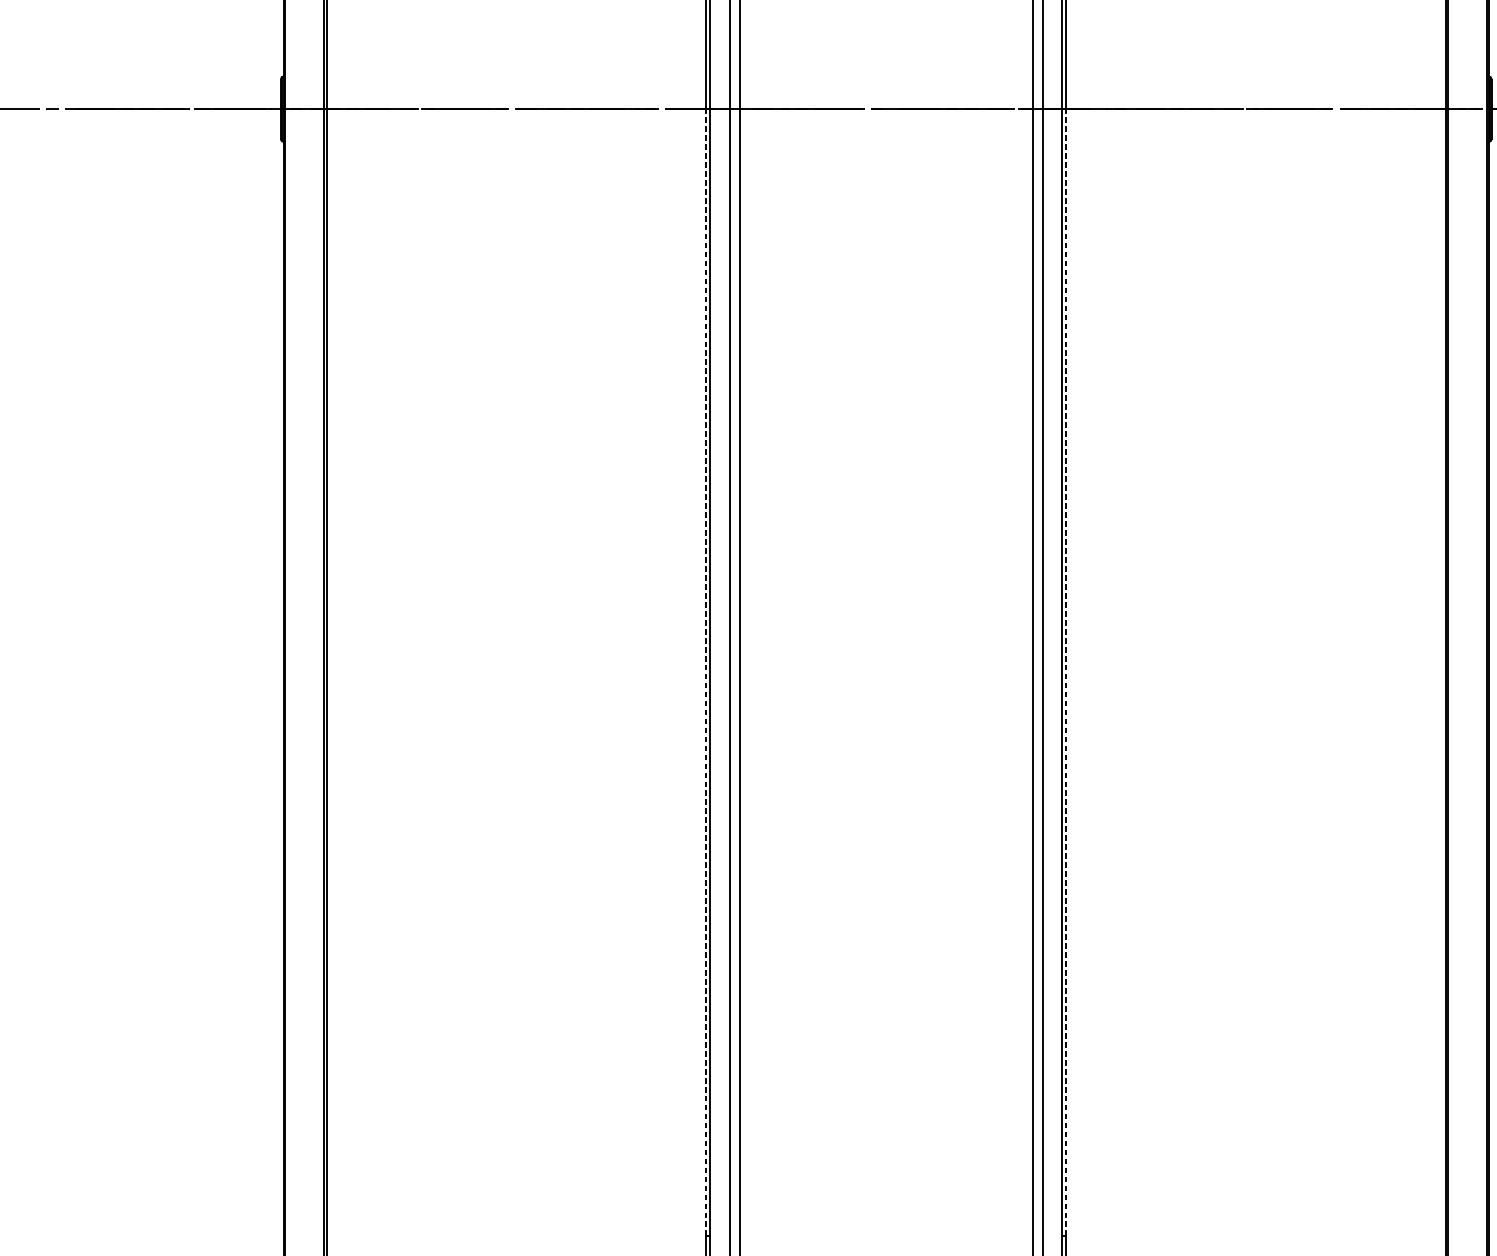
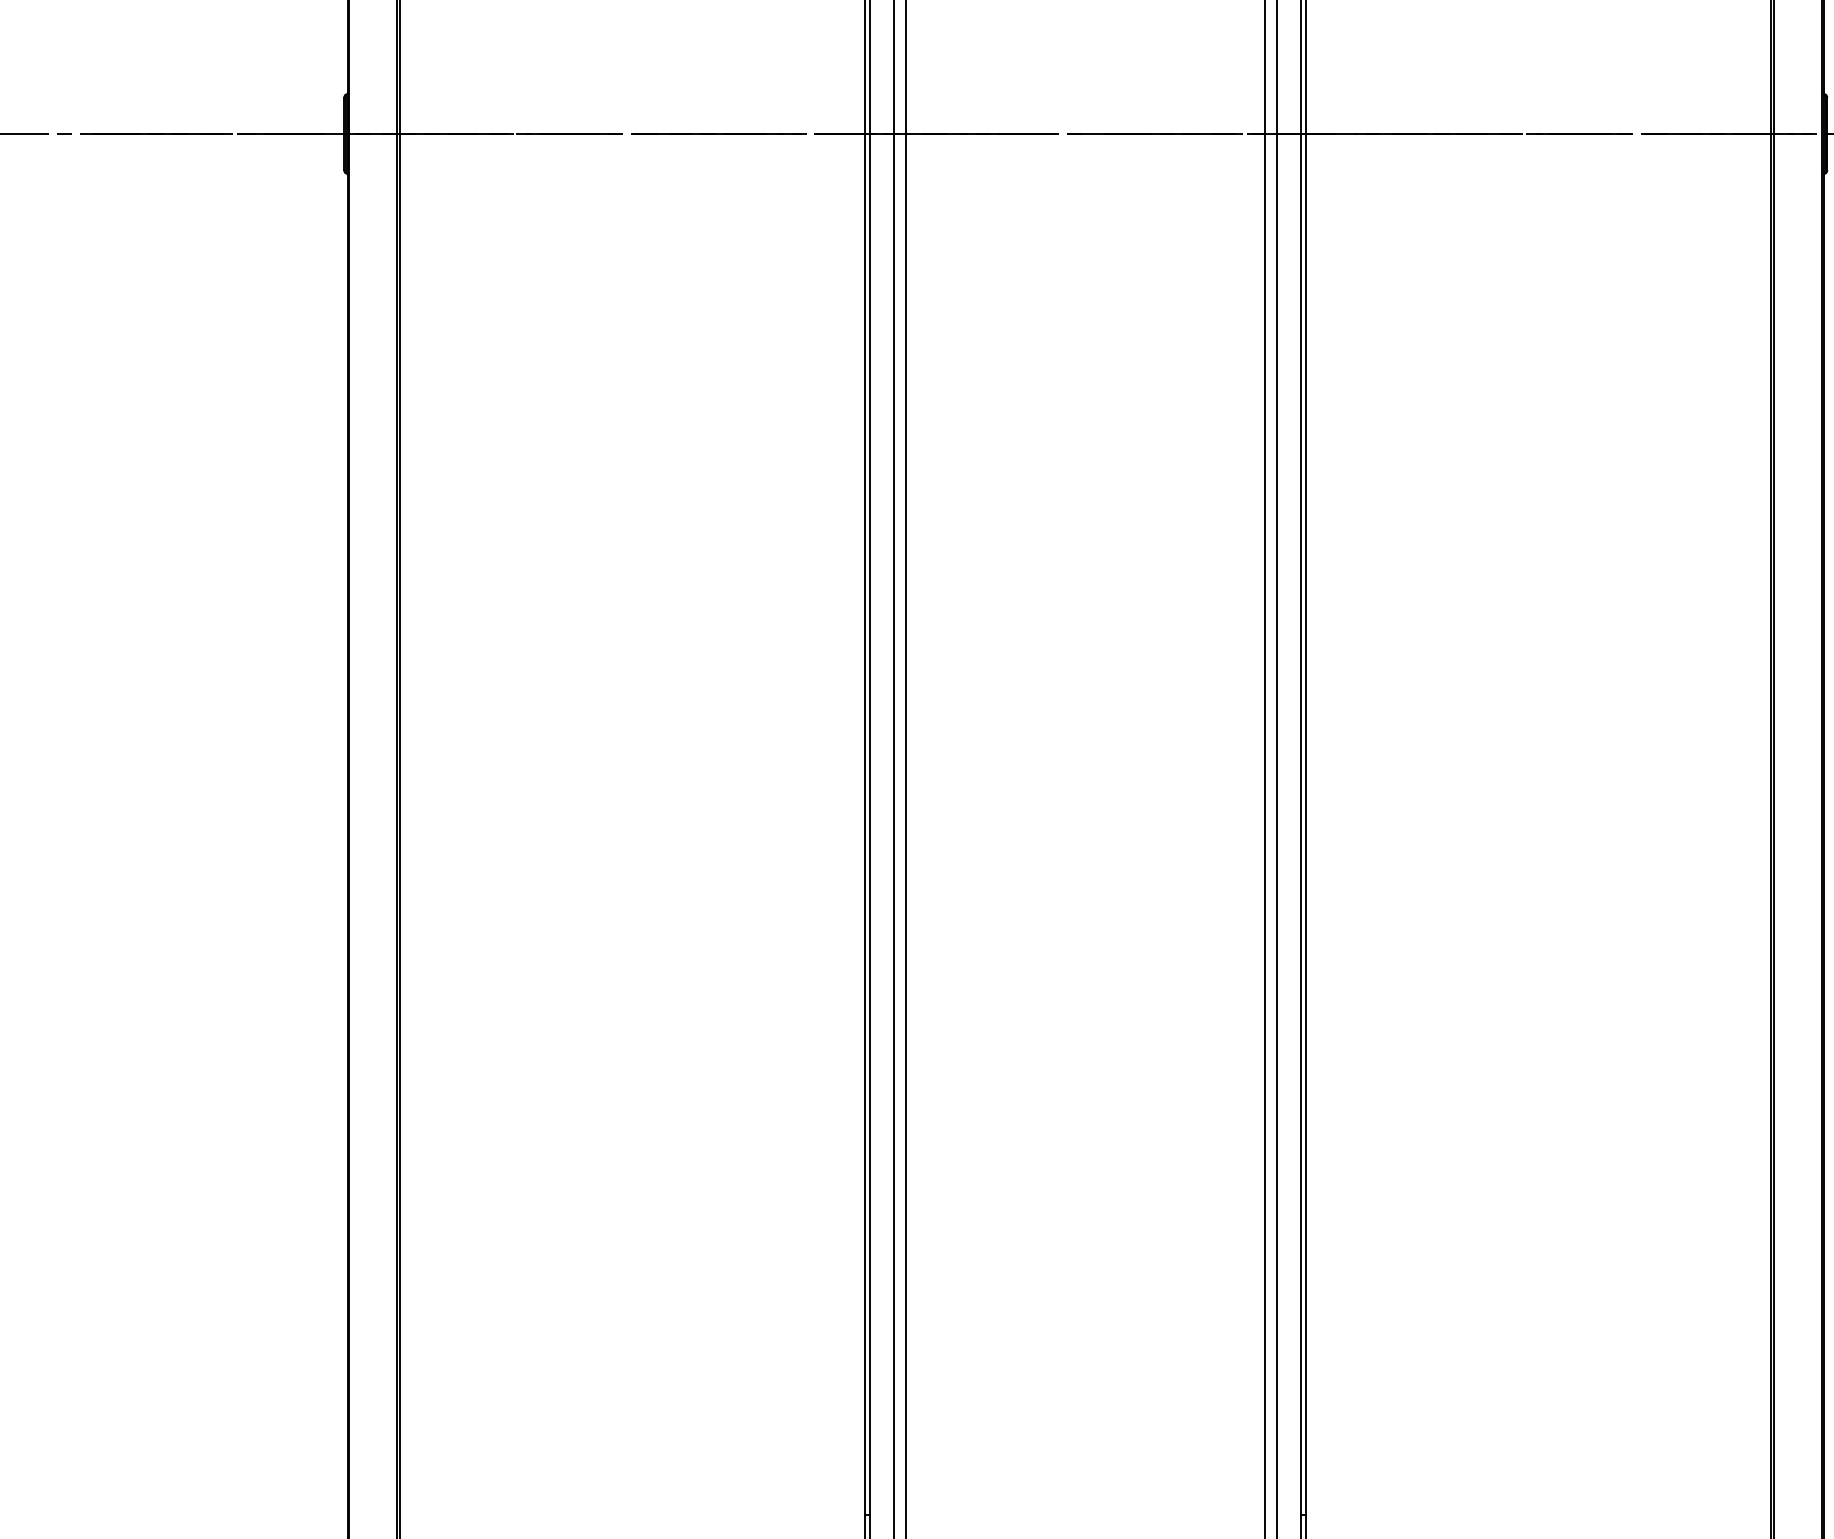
line: (706, 672) -> (865, 823), dashed -> solid
line: (1066, 672) -> (1306, 823), dashed -> solid

